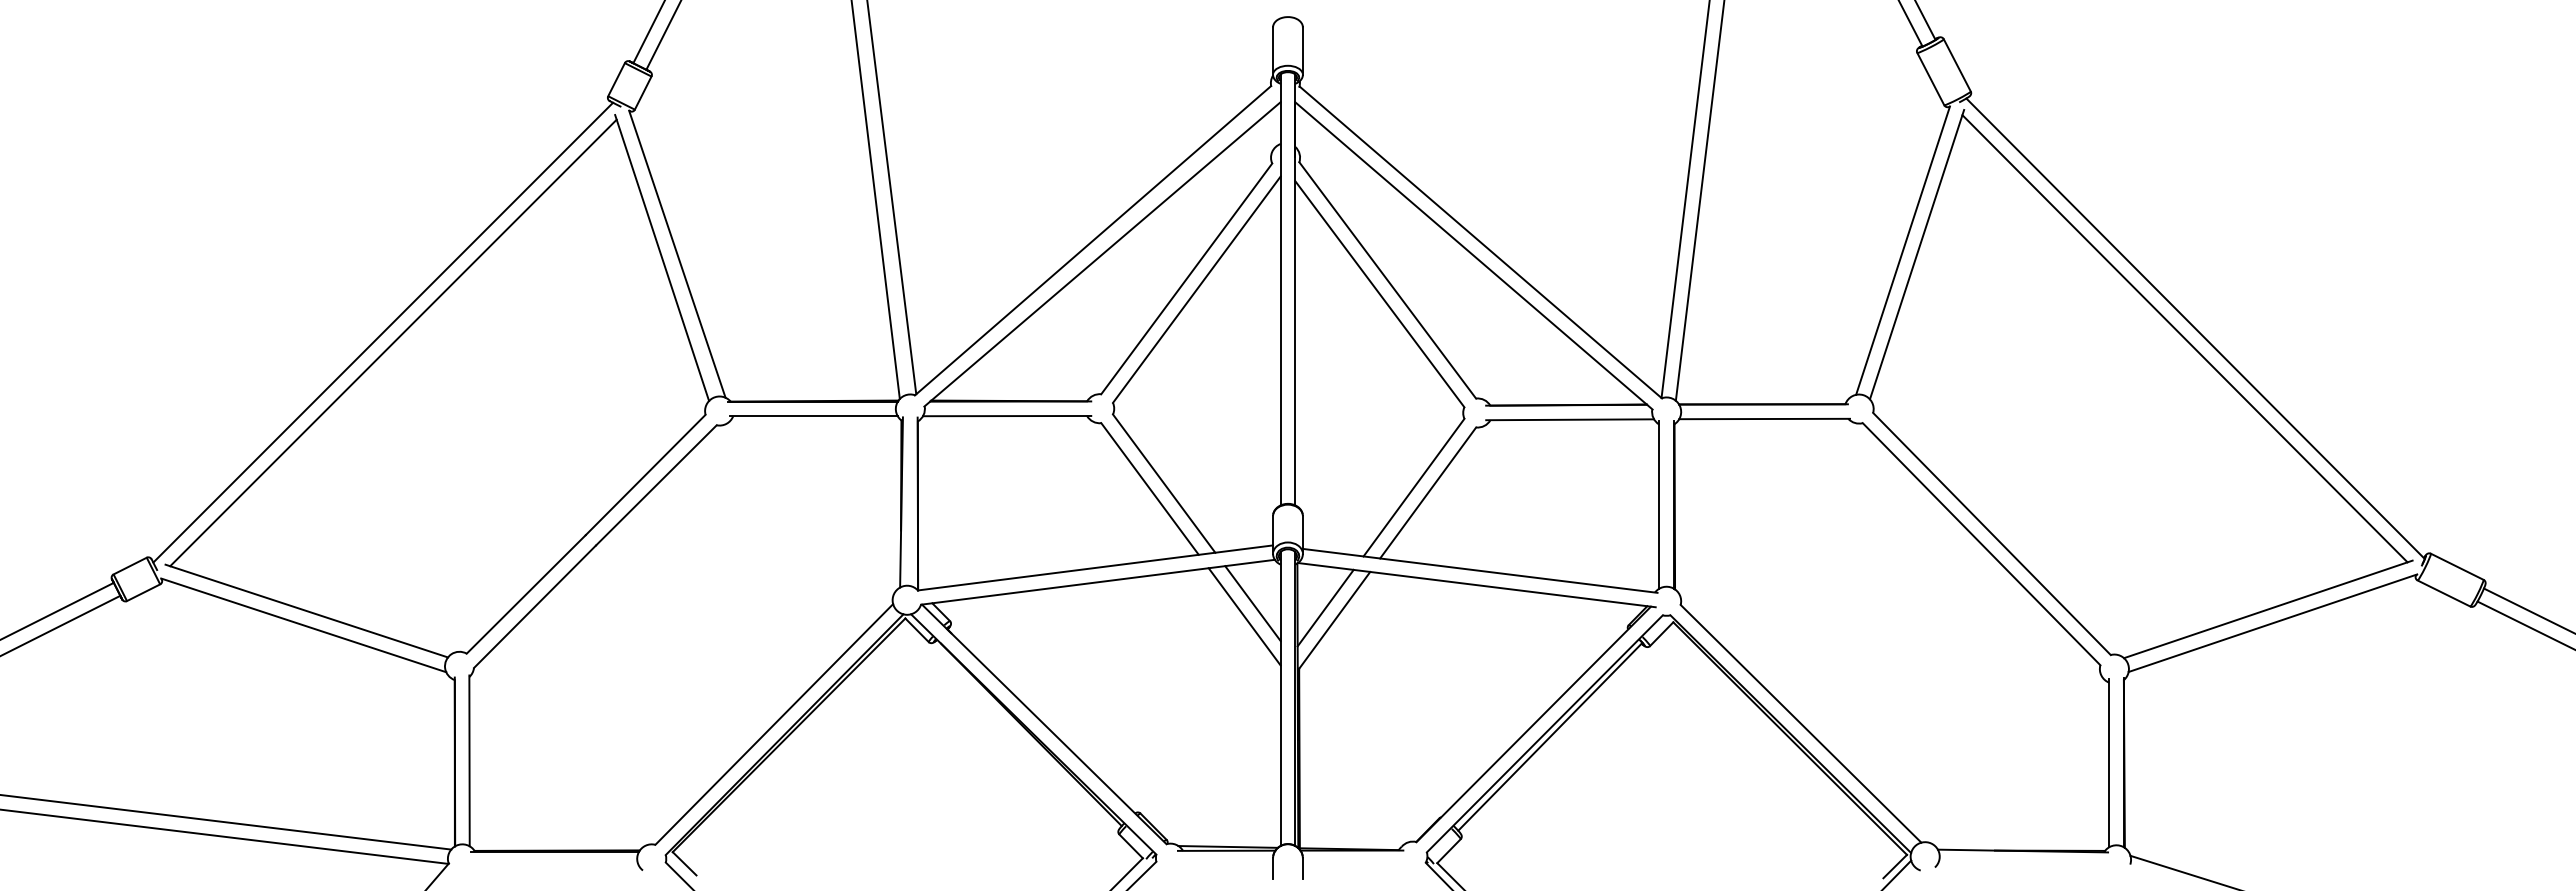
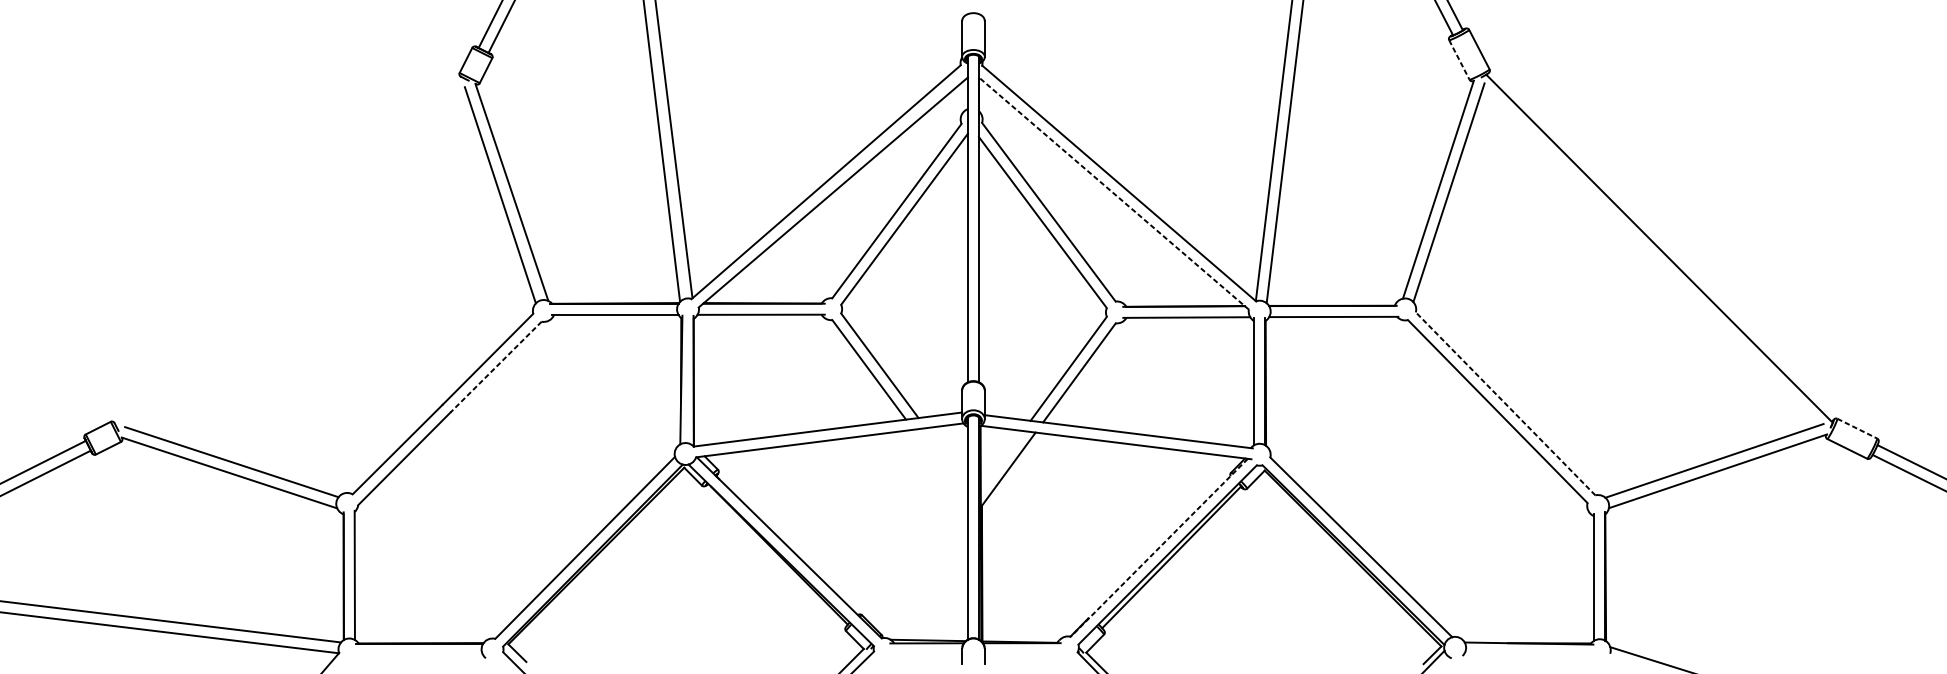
line: (1931, 79) -> (1459, 60), solid -> dashed
line: (1473, 255) -> (1113, 193), solid -> dashed
line: (383, 332) -> (289, 251), removed
line: (2184, 338) -> (1651, 256), removed
line: (393, 342) -> (297, 259), removed
line: (656, 485) -> (496, 367), solid -> dashed
line: (1991, 534) -> (1505, 404), solid -> dashed
line: (2457, 566) -> (1857, 428), solid -> dashed
line: (1252, 603) -> (946, 456), removed
line: (1325, 607) -> (1001, 459), removed
line: (1244, 616) -> (940, 466), removed
line: (1533, 724) -> (1159, 547), solid -> dashed

